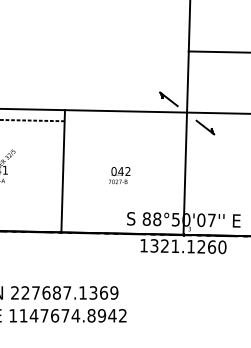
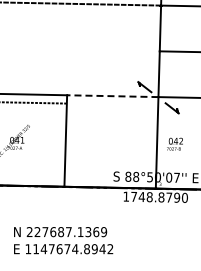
line: (125, 111) -> (112, 96), solid -> dashed
text: (118, 174) -> (174, 143), moved
text: (183, 245) -> (155, 196), 1321.1260 -> 1748.8790

